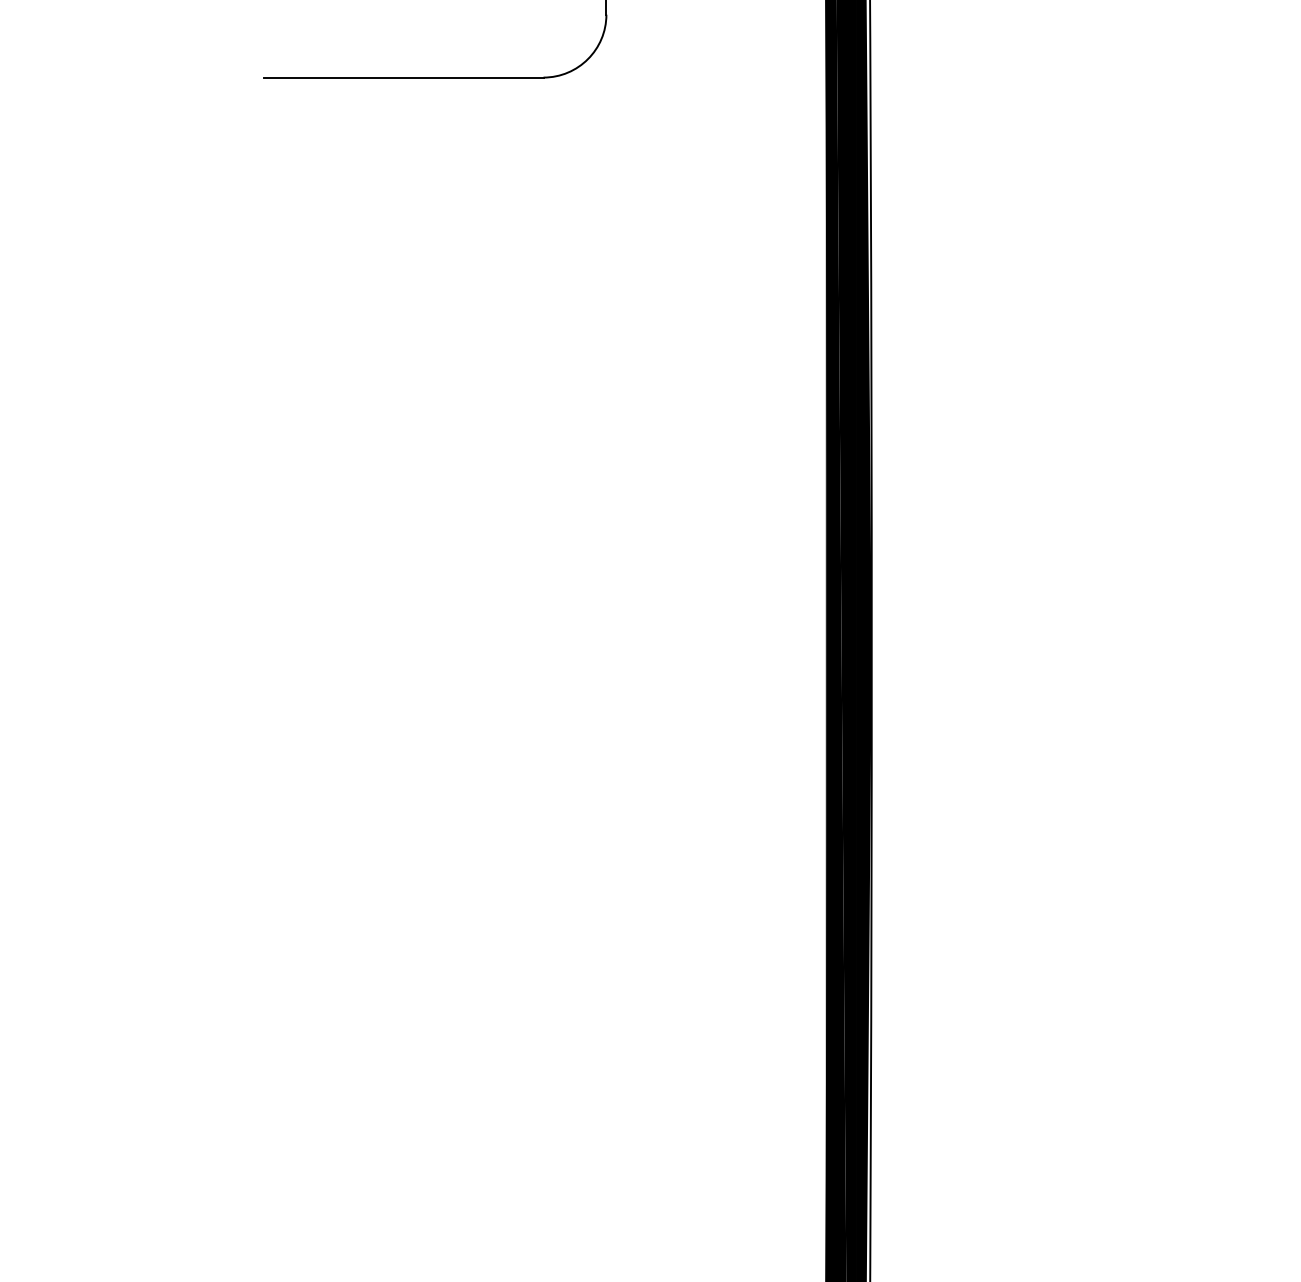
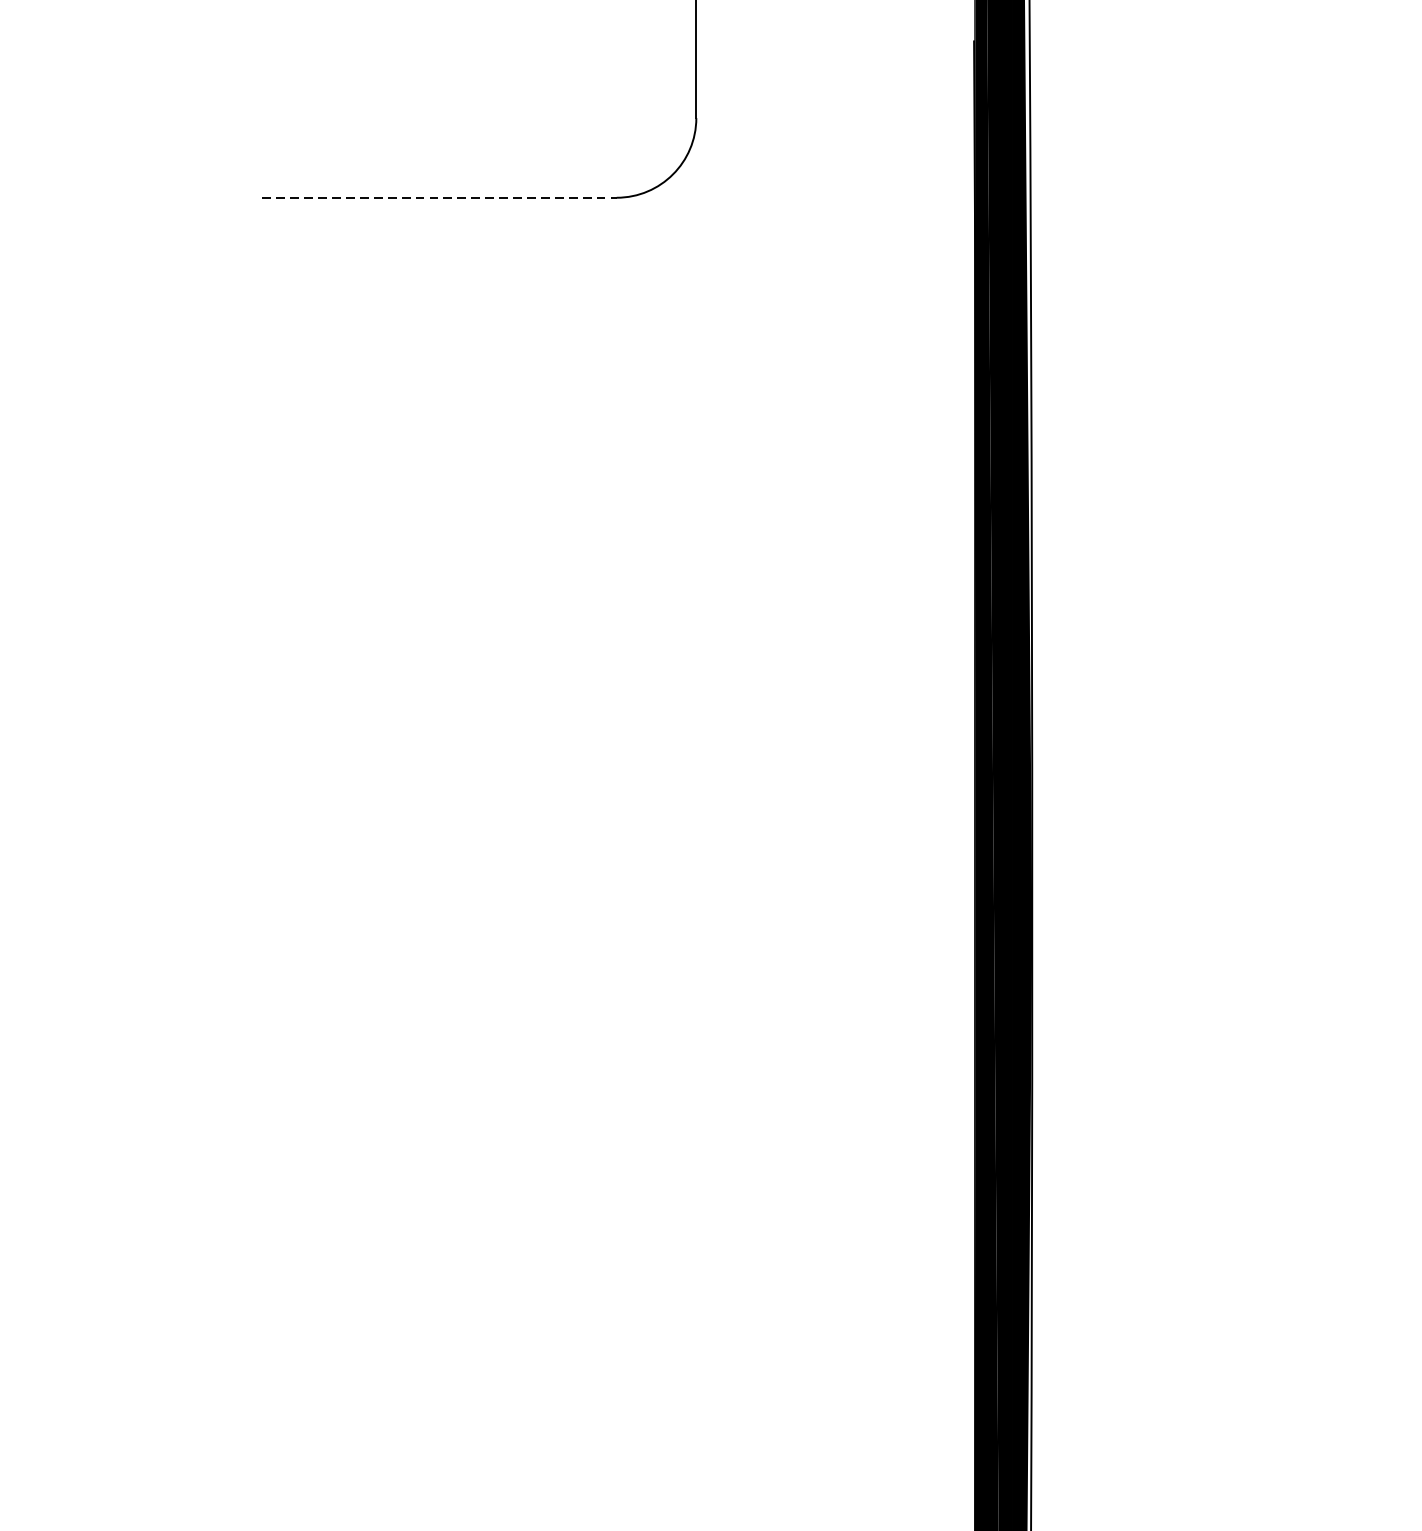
line: (403, 77) -> (439, 197), solid -> dashed

